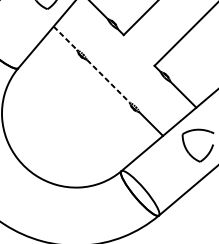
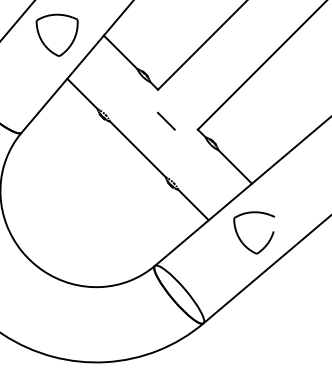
line: (65, 38) -> (82, 94), dashed -> solid
line: (130, 58) -> (166, 120), added
line: (108, 81) -> (138, 149), dashed -> solid

